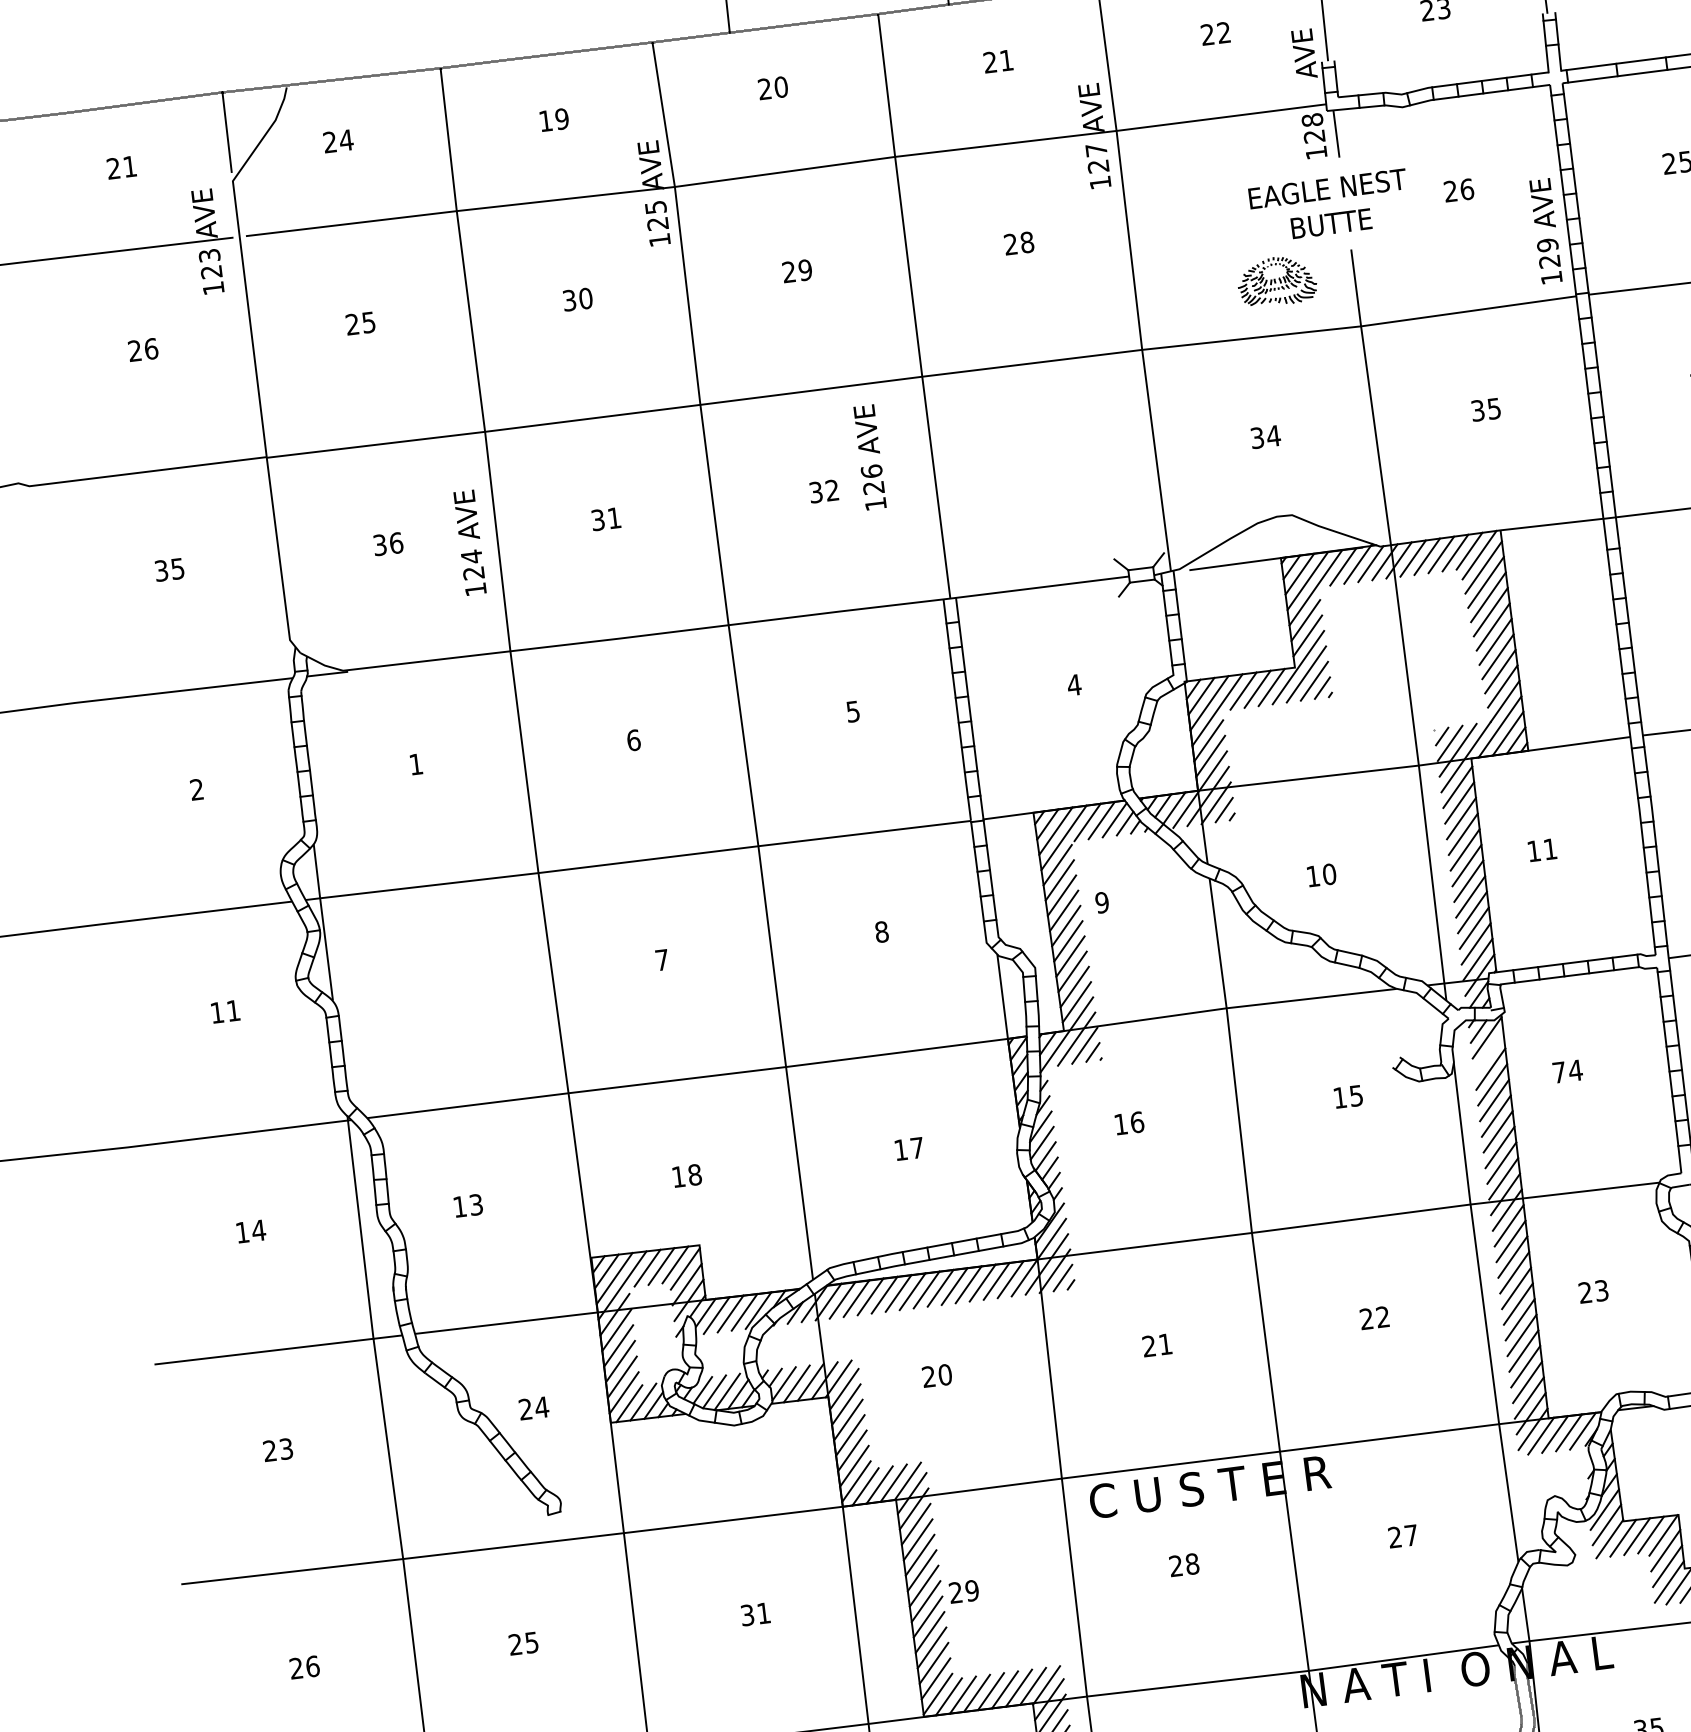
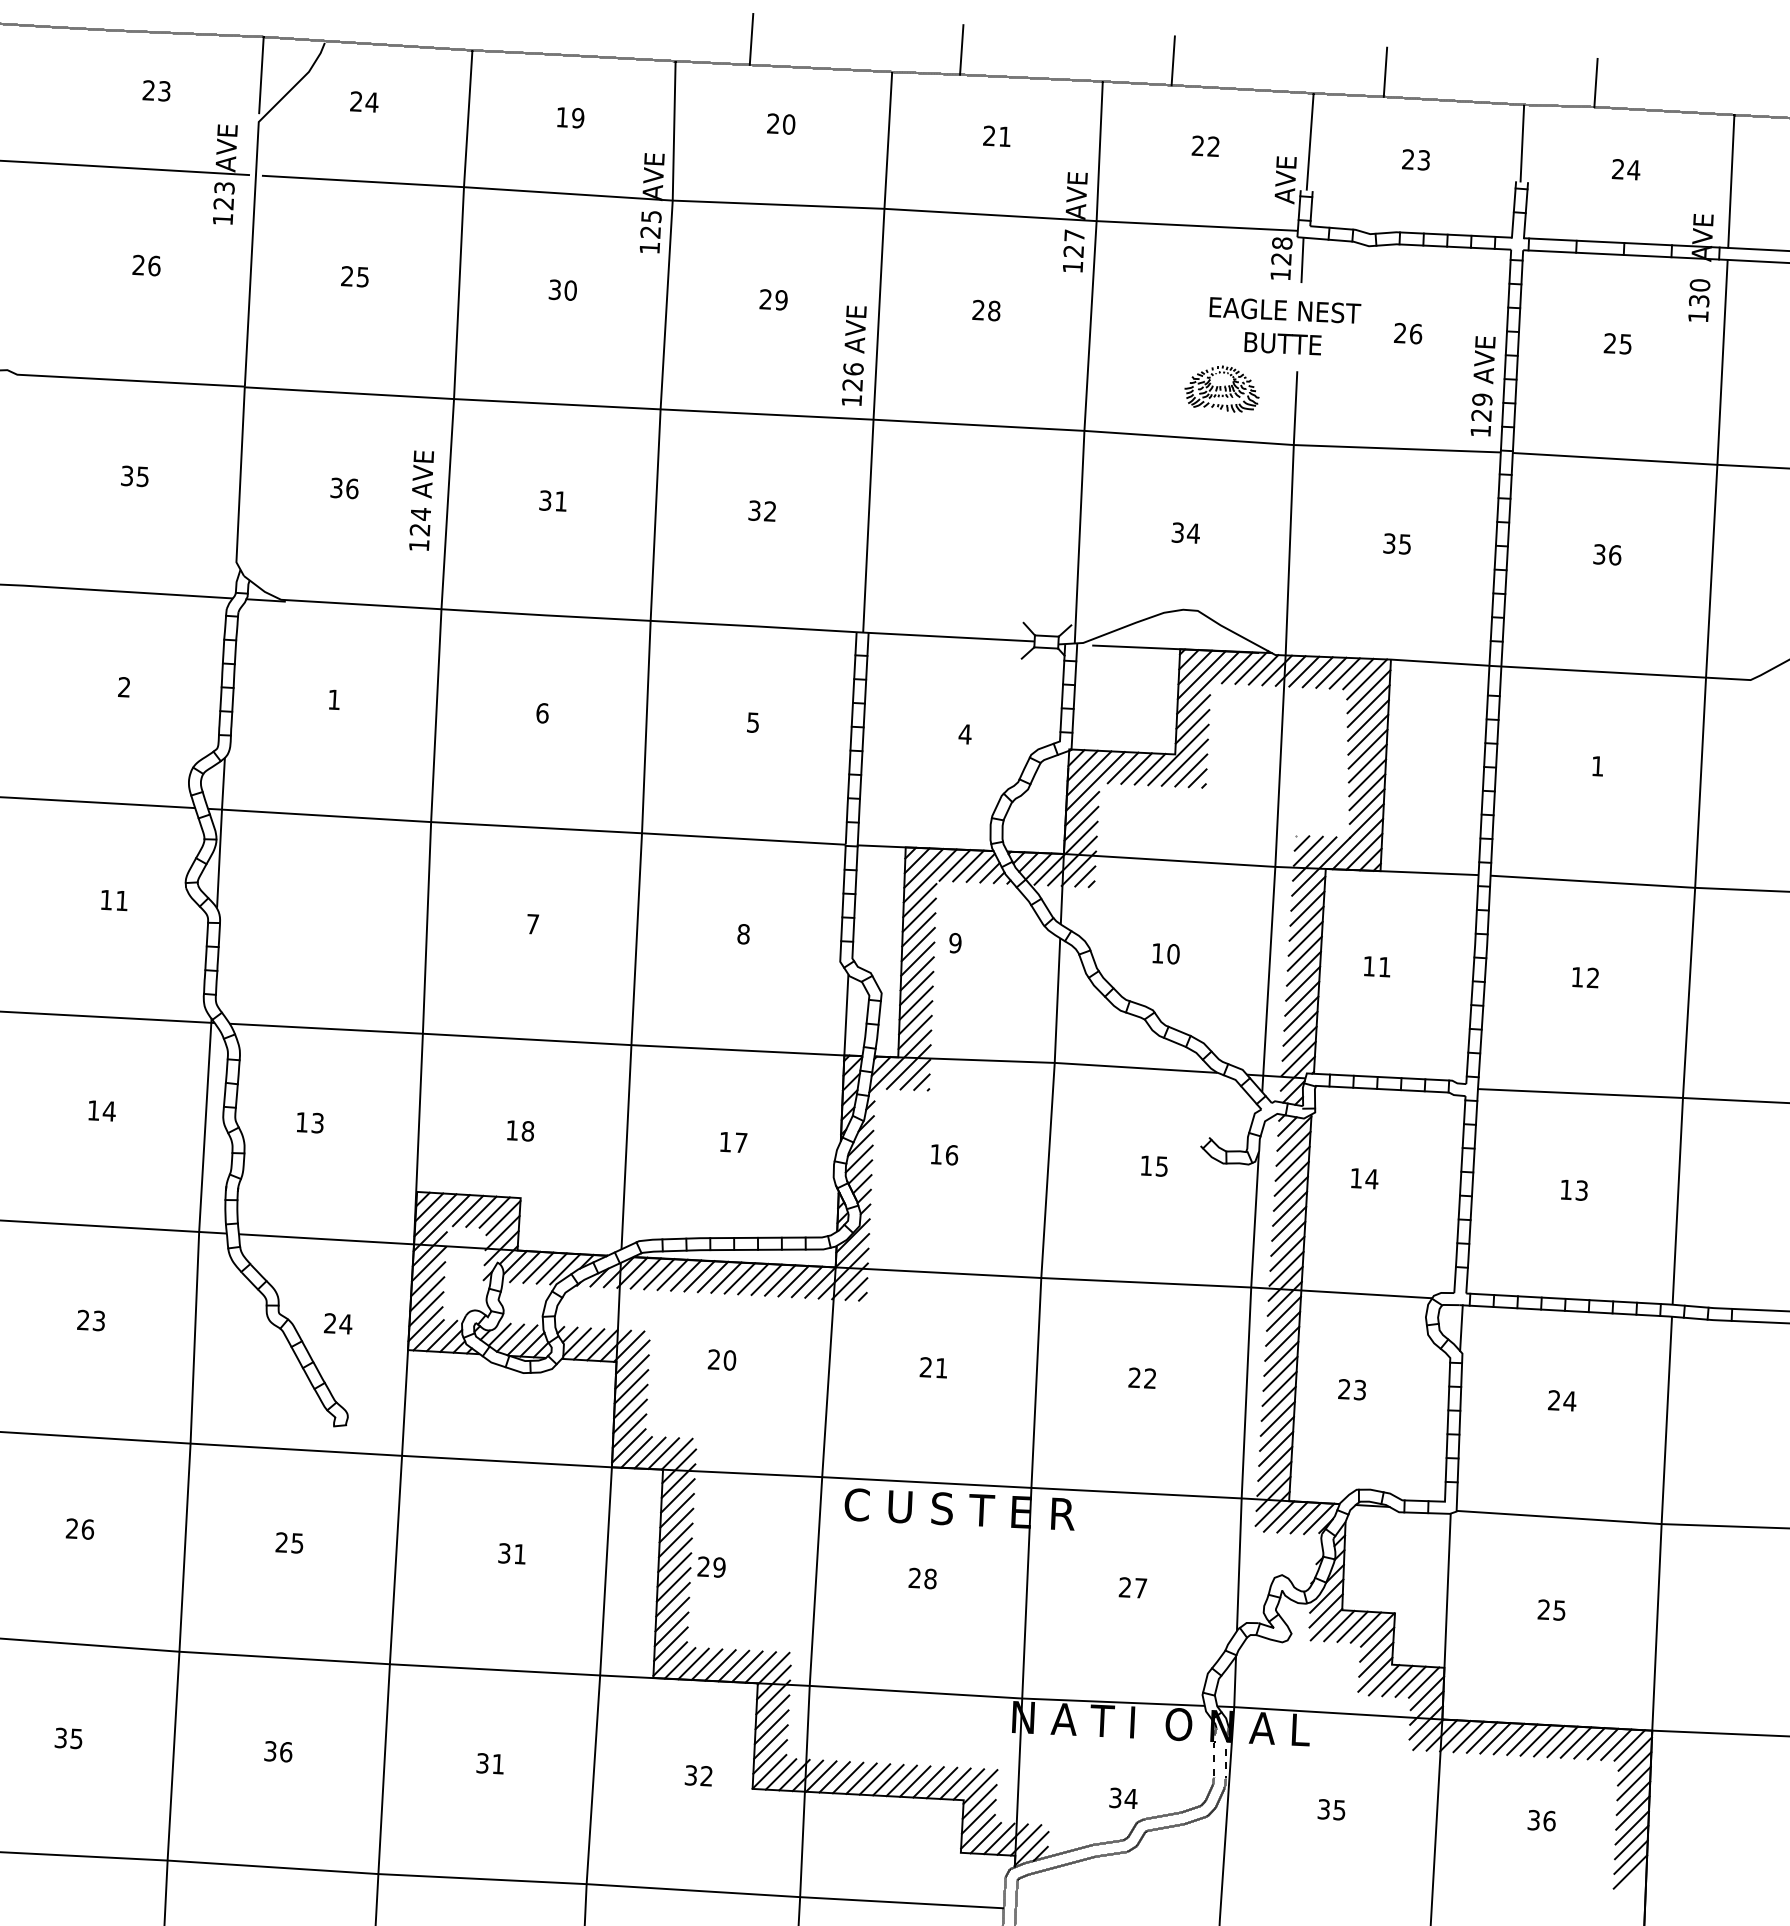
text: (129, 166) -> (164, 91), 21 -> 23
text: (869, 457) -> (853, 355), moved
line: (1488, 1053) -> (1293, 1148), added
text: (1559, 1072) -> (1356, 1178), 74 -> 14

